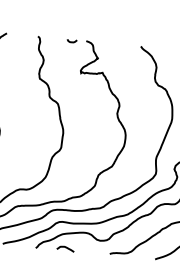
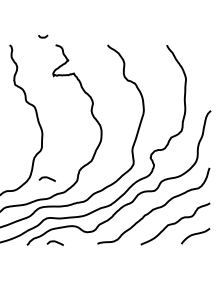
curve: (72, 41) -> (43, 36), moved
curve: (62, 180) -> (46, 178), added

